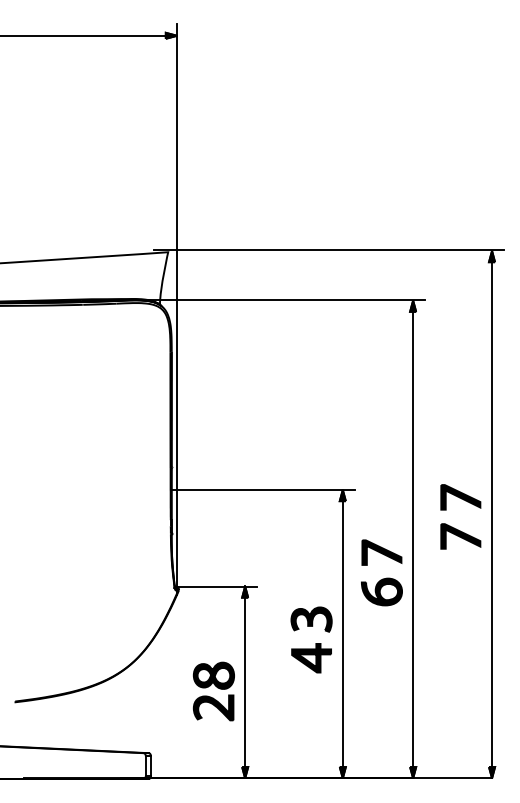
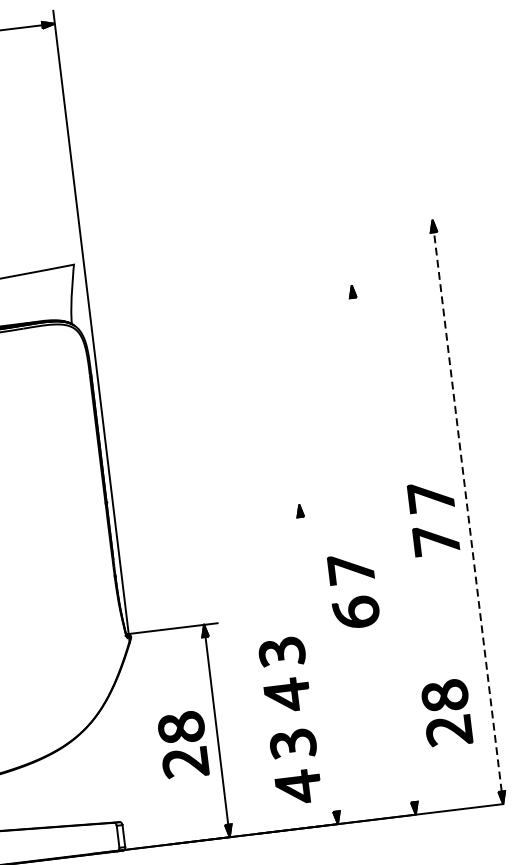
line: (328, 250) -> (251, 241), removed
line: (286, 299) -> (211, 301), removed
line: (262, 489) -> (210, 514), removed
line: (492, 514) -> (468, 511), solid -> dashed
line: (413, 539) -> (384, 550), removed
line: (342, 634) -> (318, 664), removed
part: (451, 691) -> (446, 713), added
part: (311, 722) -> (295, 766), added

